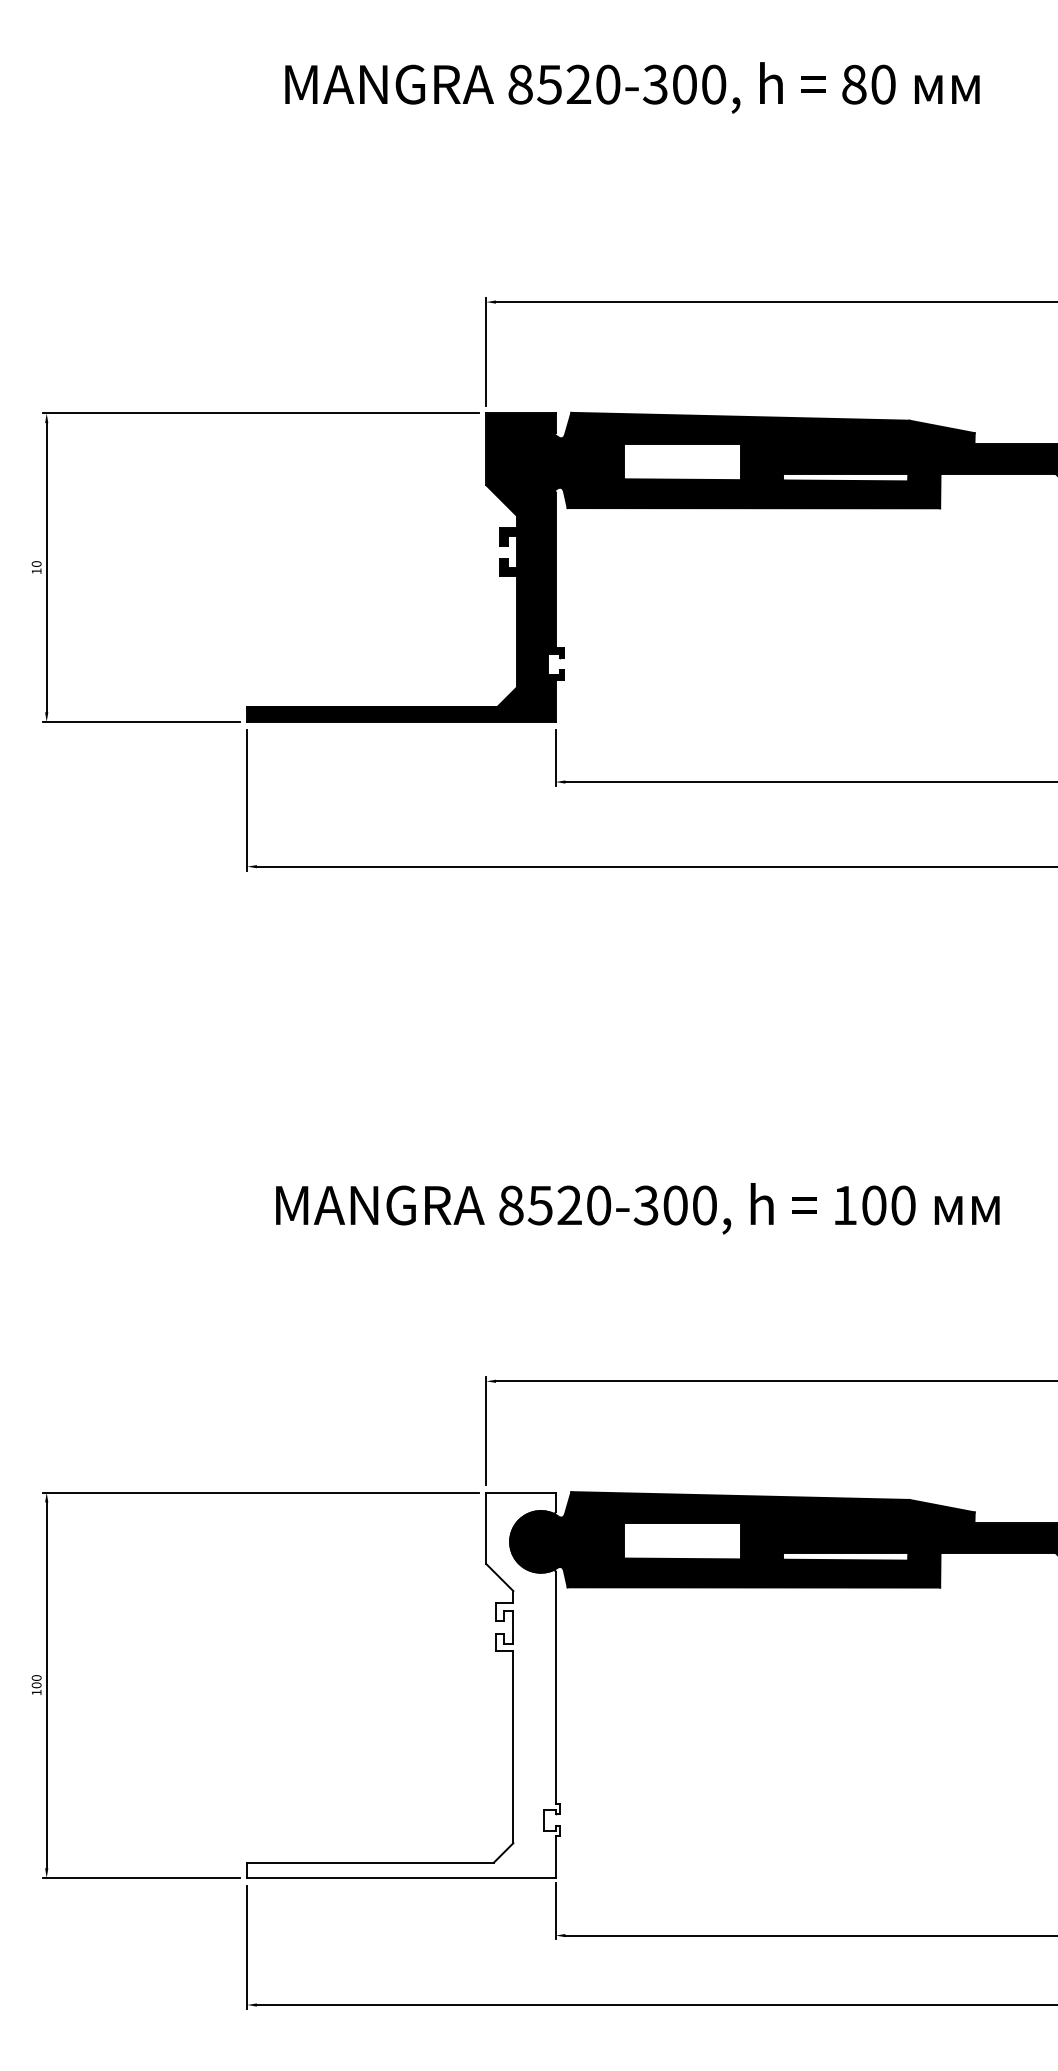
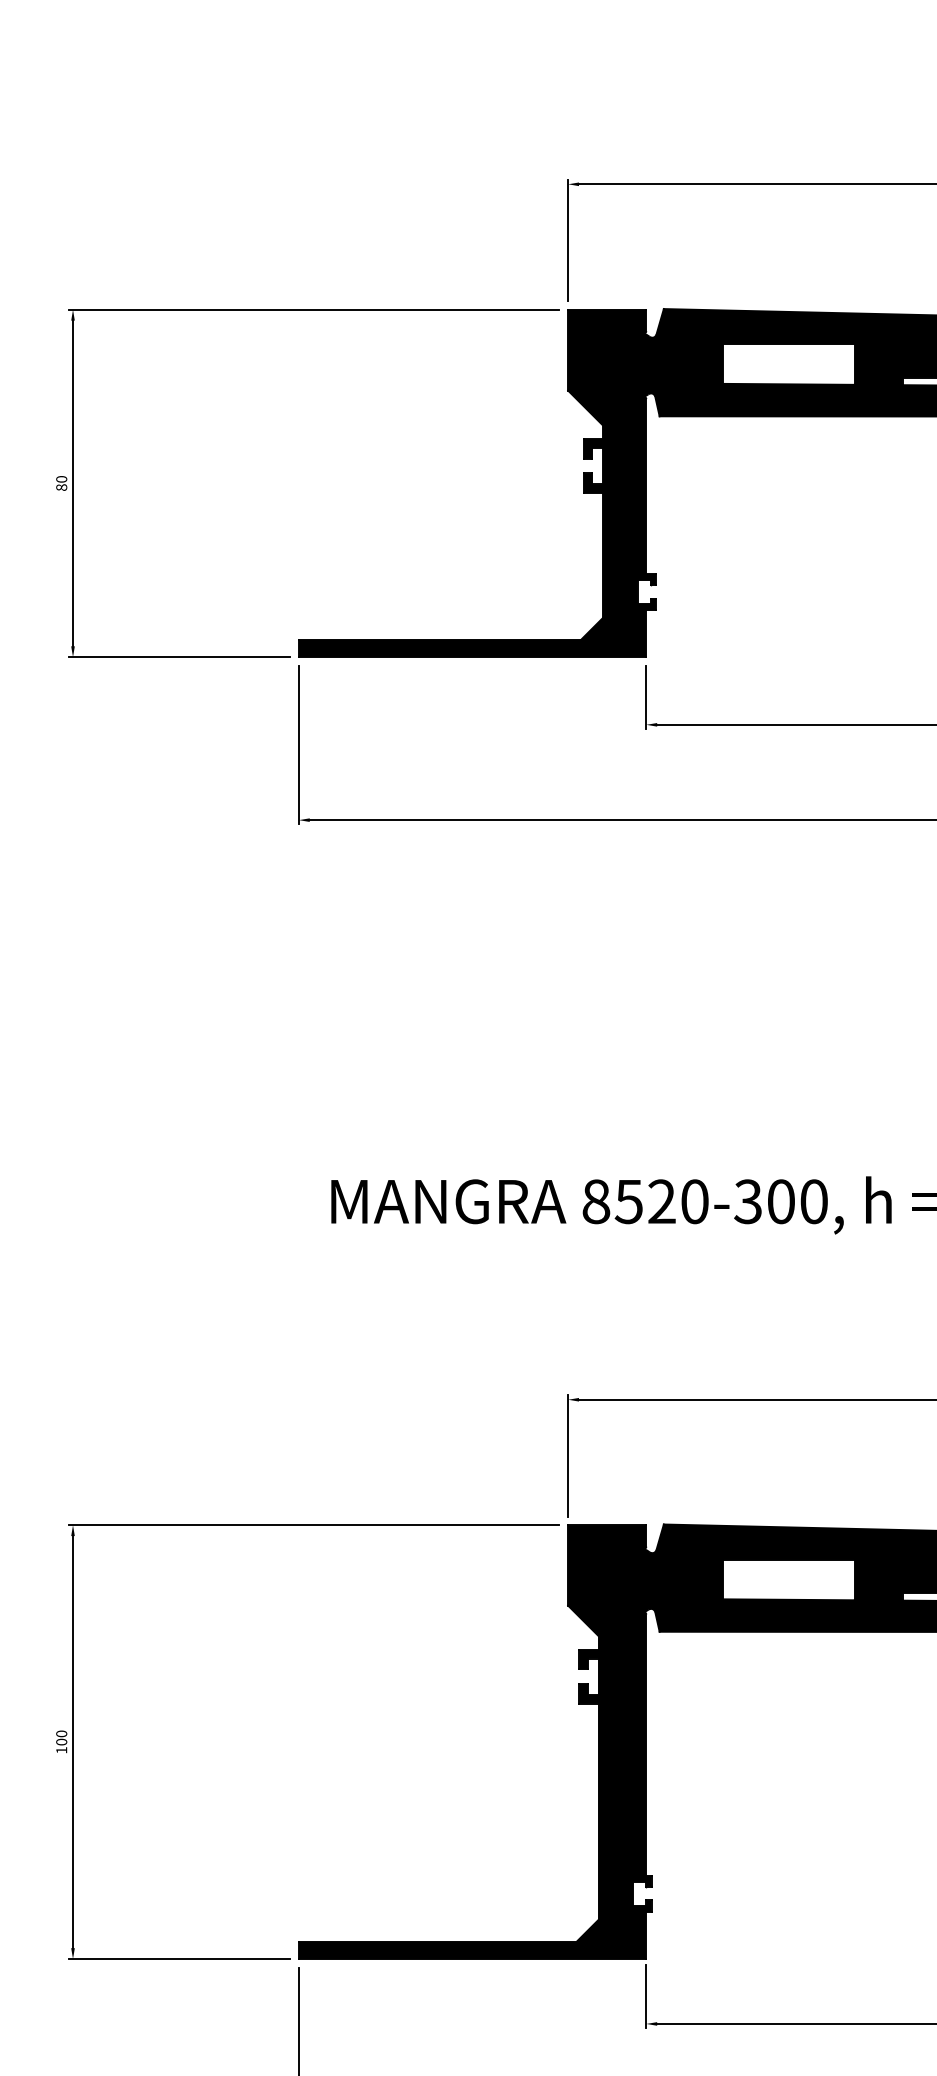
text: (36, 571) -> (61, 487), 10 -> 80
fill: (403, 1684) -> (474, 1741), added

